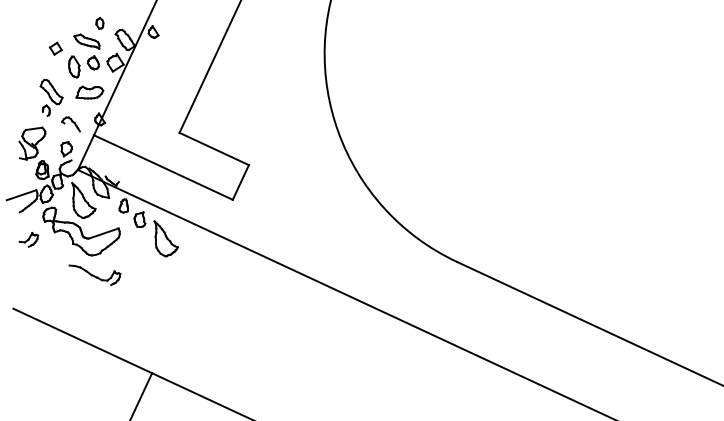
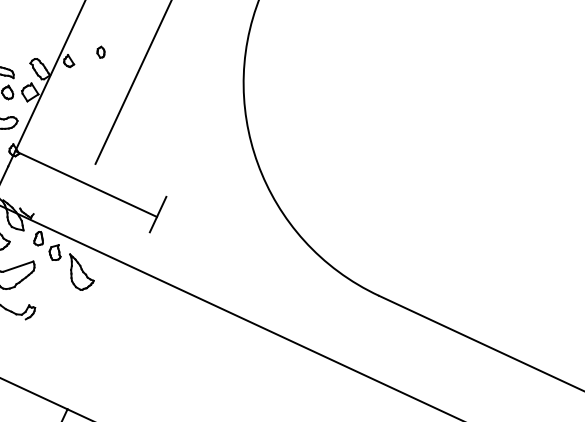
part: (99, 23) -> (100, 52), moved
line: (213, 148) -> (130, 179), removed
line: (163, 167) -> (86, 184), moved

